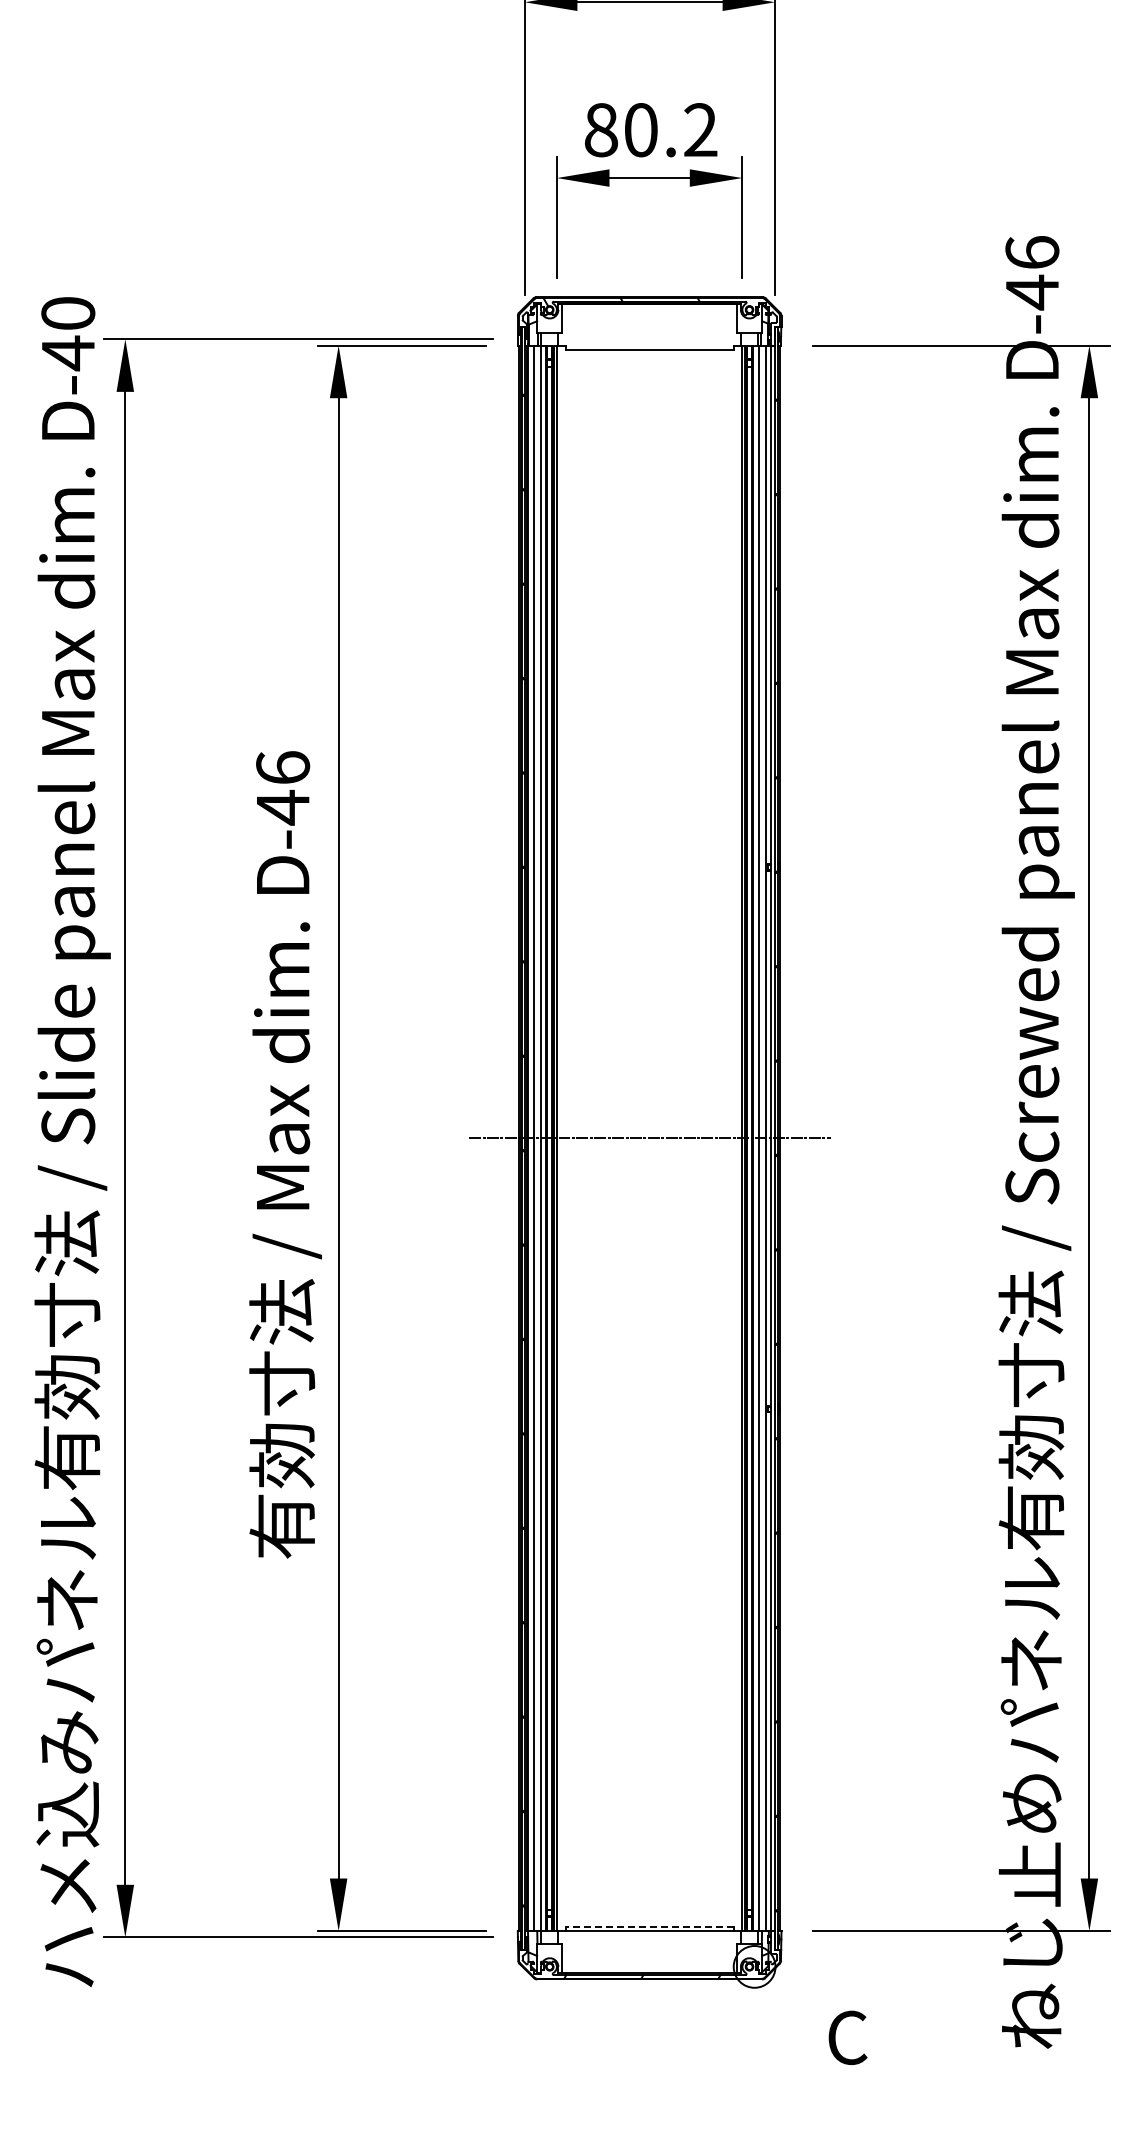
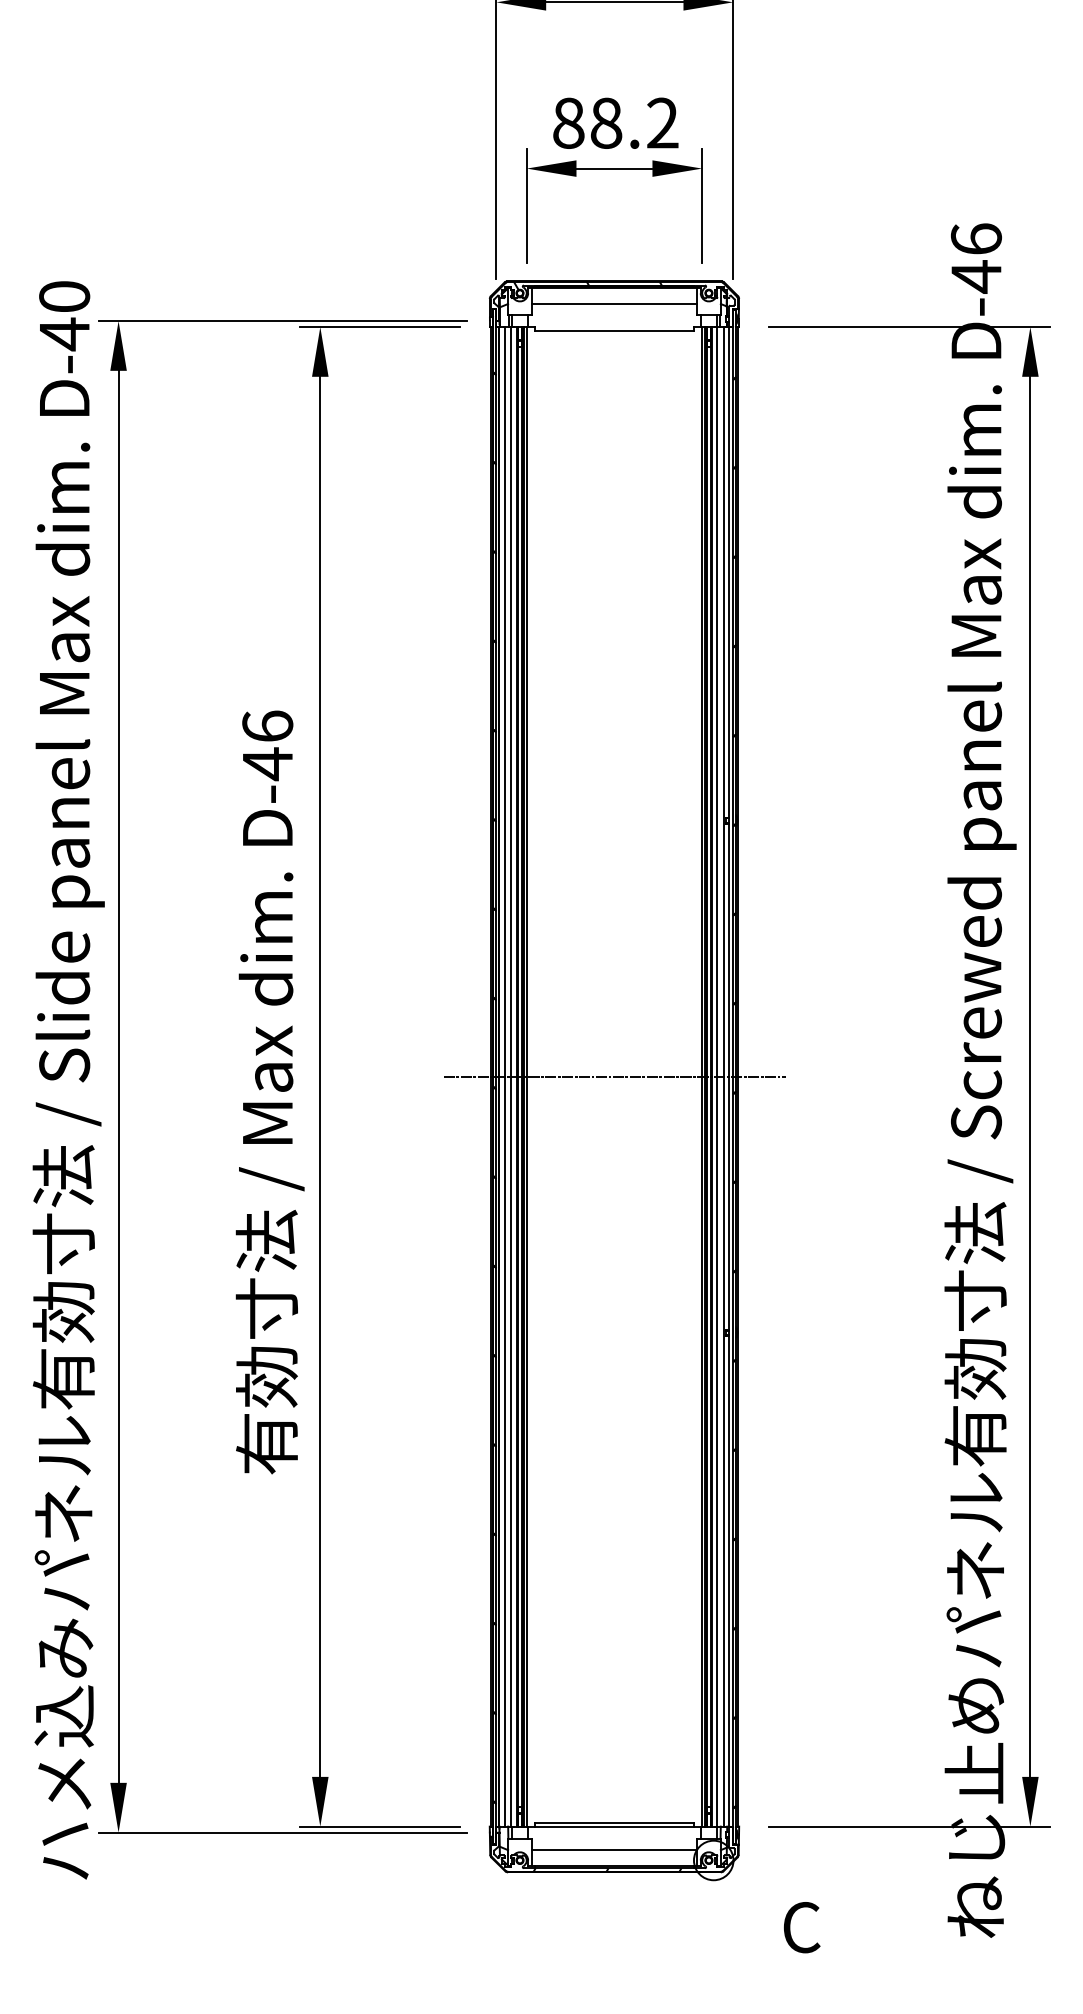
text: (640, 130) -> (605, 123), 80.2 -> 88.2
line: (649, 320) -> (614, 303), added
line: (649, 1926) -> (614, 1822), dashed -> solid
line: (649, 1956) -> (614, 1850), added

